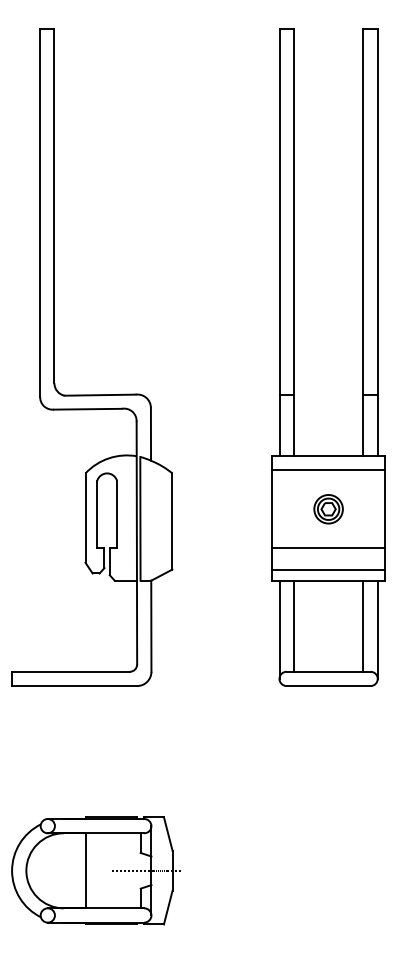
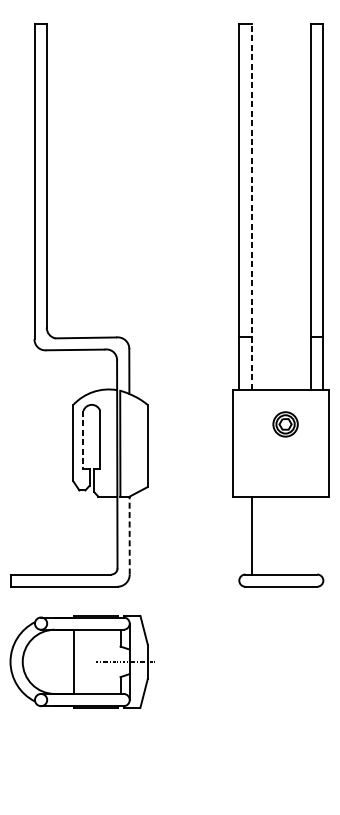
line: (293, 241) -> (251, 206), solid -> dashed
line: (328, 470) -> (281, 402), removed
part: (328, 509) -> (285, 424), moved
line: (97, 514) -> (83, 440), solid -> dashed
line: (328, 548) -> (281, 469), removed
line: (328, 569) -> (281, 487), removed
line: (363, 625) -> (311, 534), removed
line: (151, 626) -> (129, 535), solid -> dashed
line: (279, 629) -> (239, 538), removed
line: (377, 629) -> (323, 538), removed
part: (95, 870) -> (81, 661), moved

